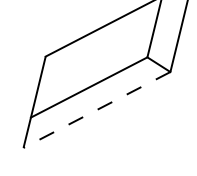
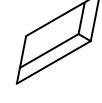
line: (96, 110) -> (53, 62), dashed -> solid

